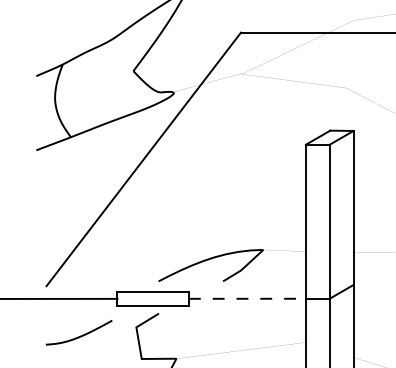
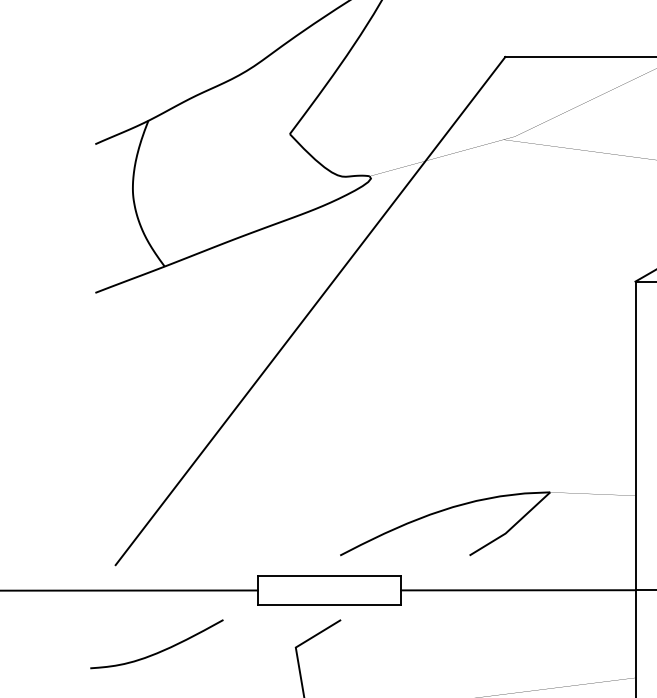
line: (247, 298) -> (518, 589), dashed -> solid
curve: (80, 335) -> (159, 649), moved

